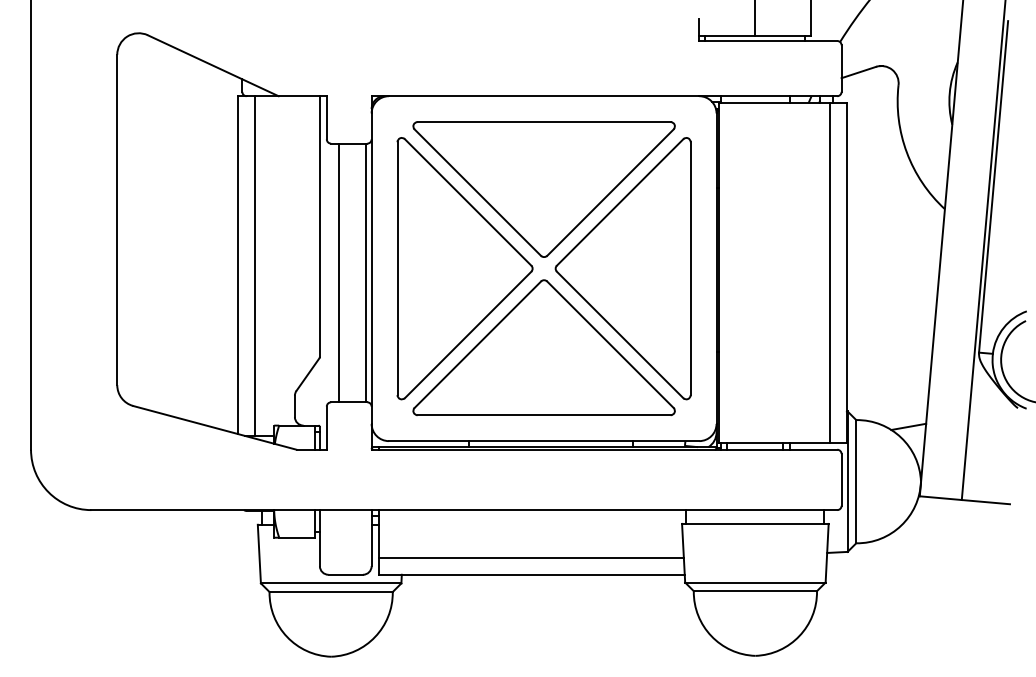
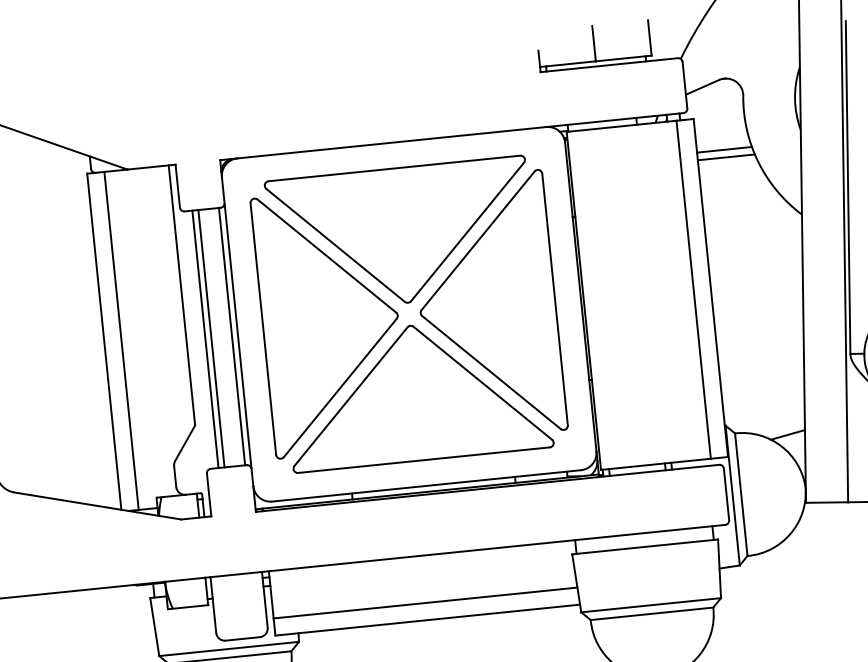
line: (874, 136) -> (724, 149), added
line: (875, 144) -> (726, 157), added
line: (344, 272) -> (211, 338), added

